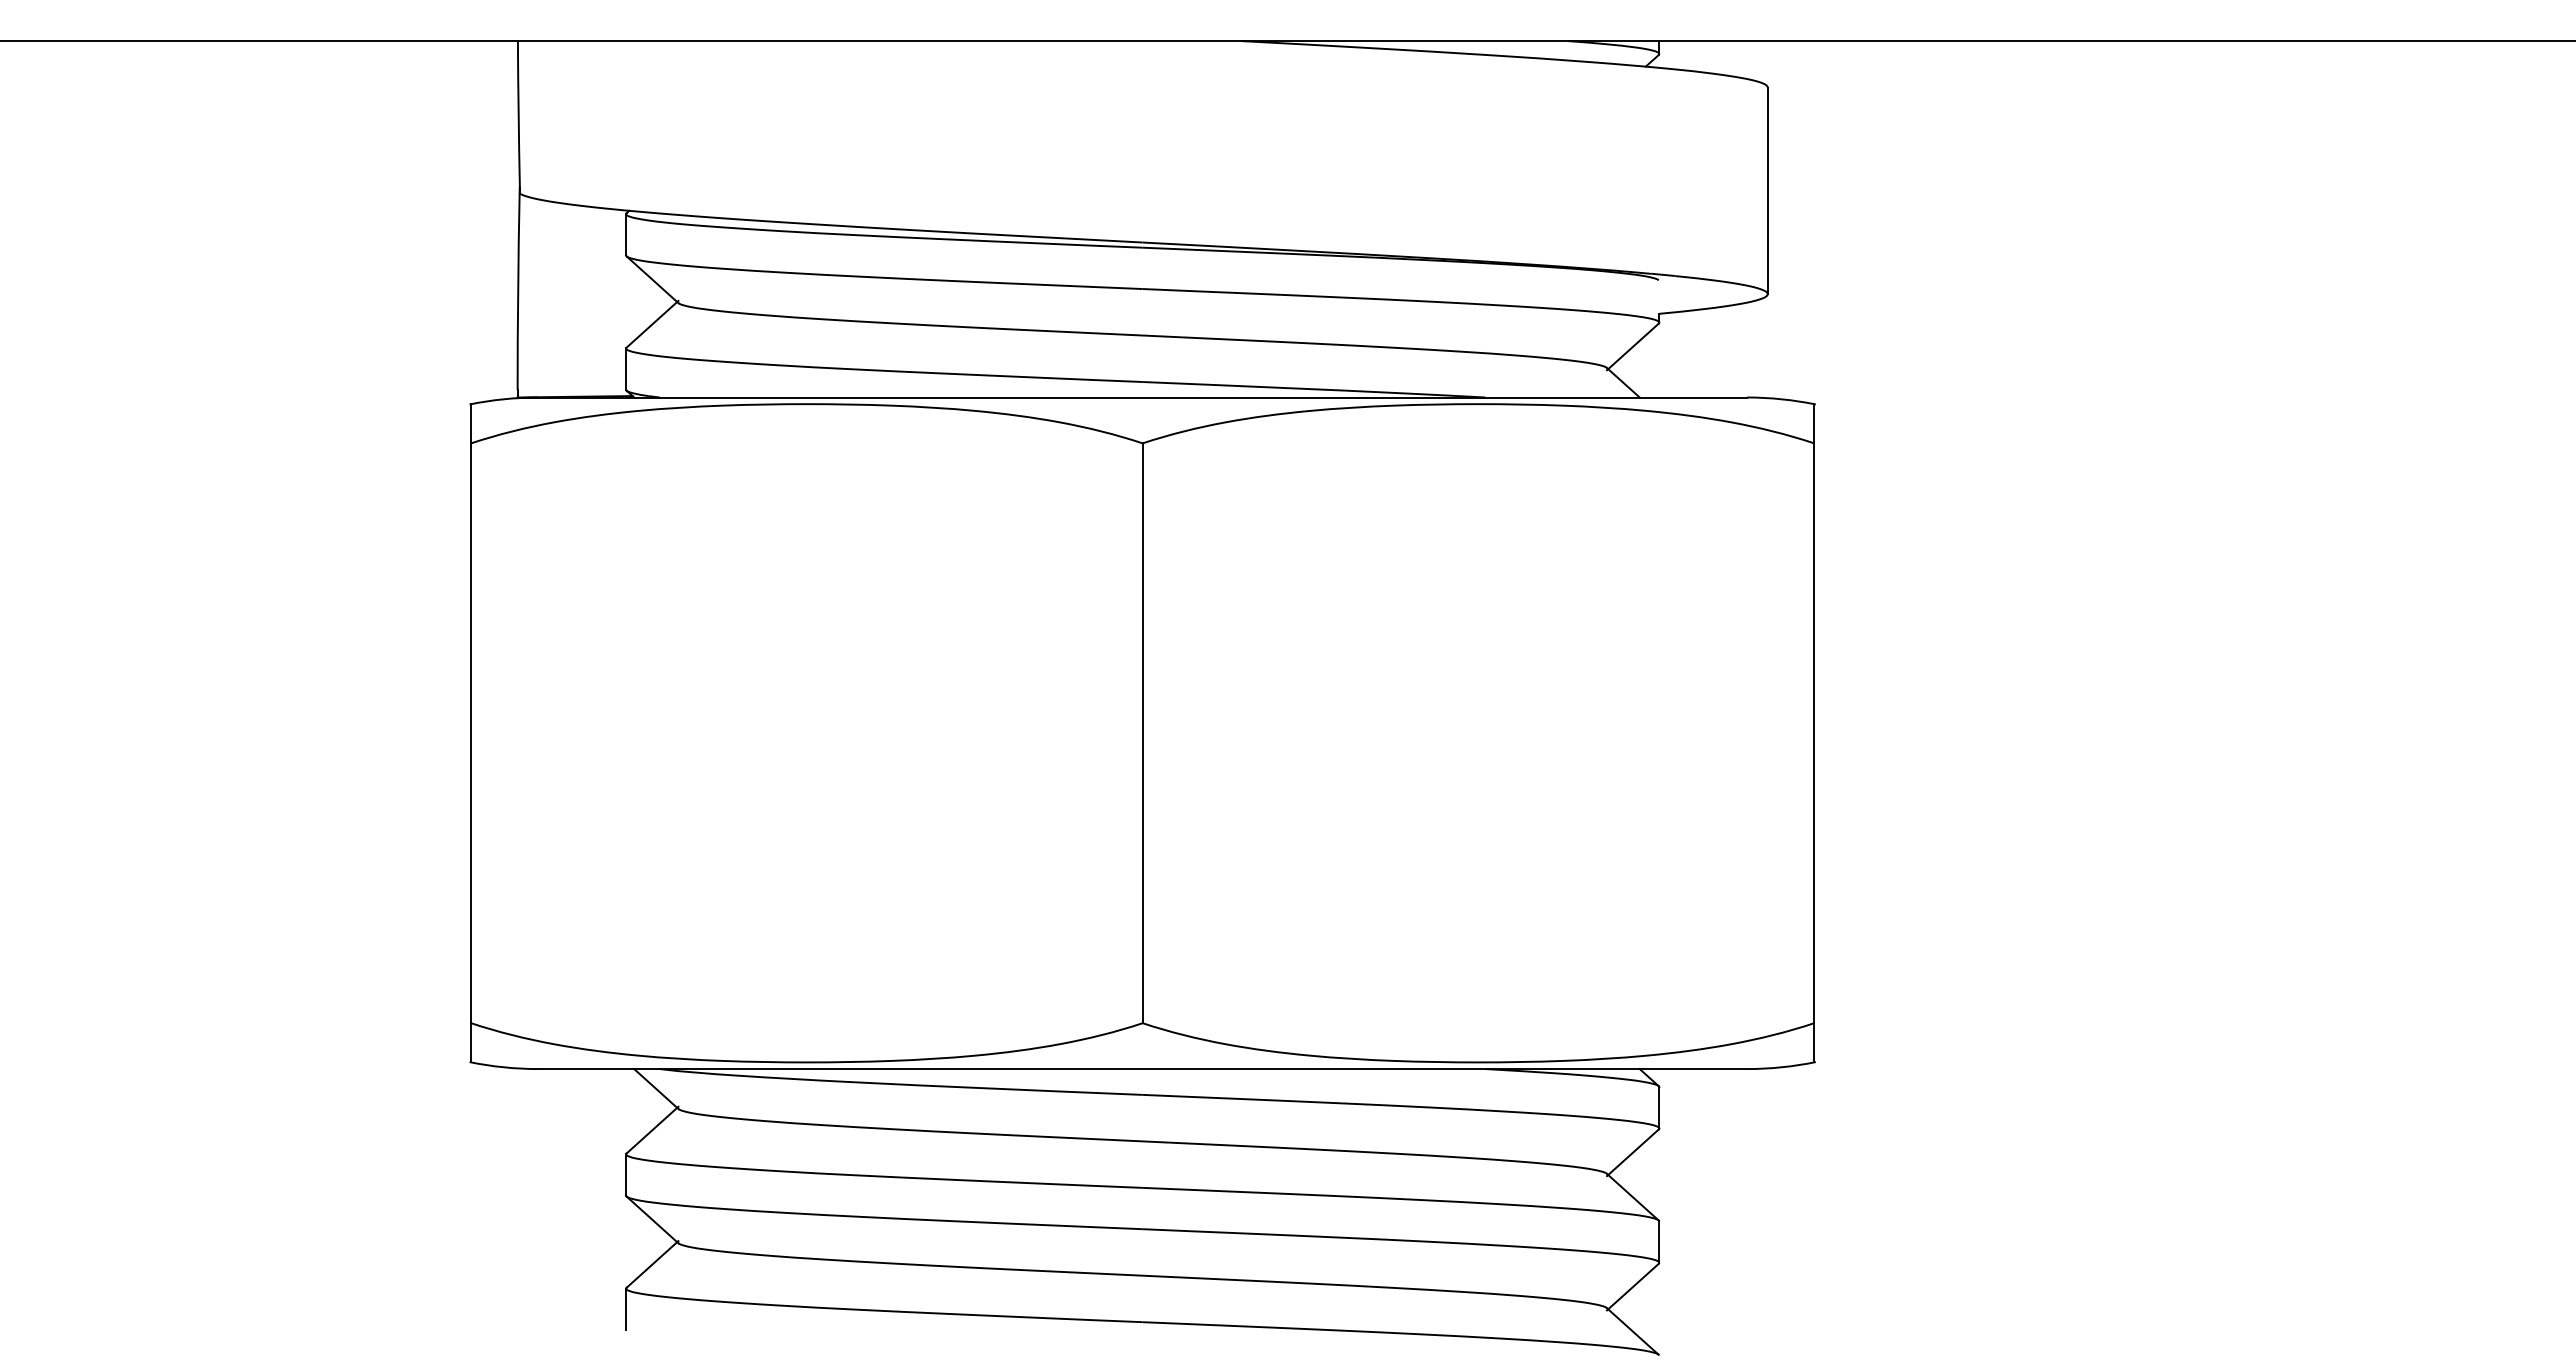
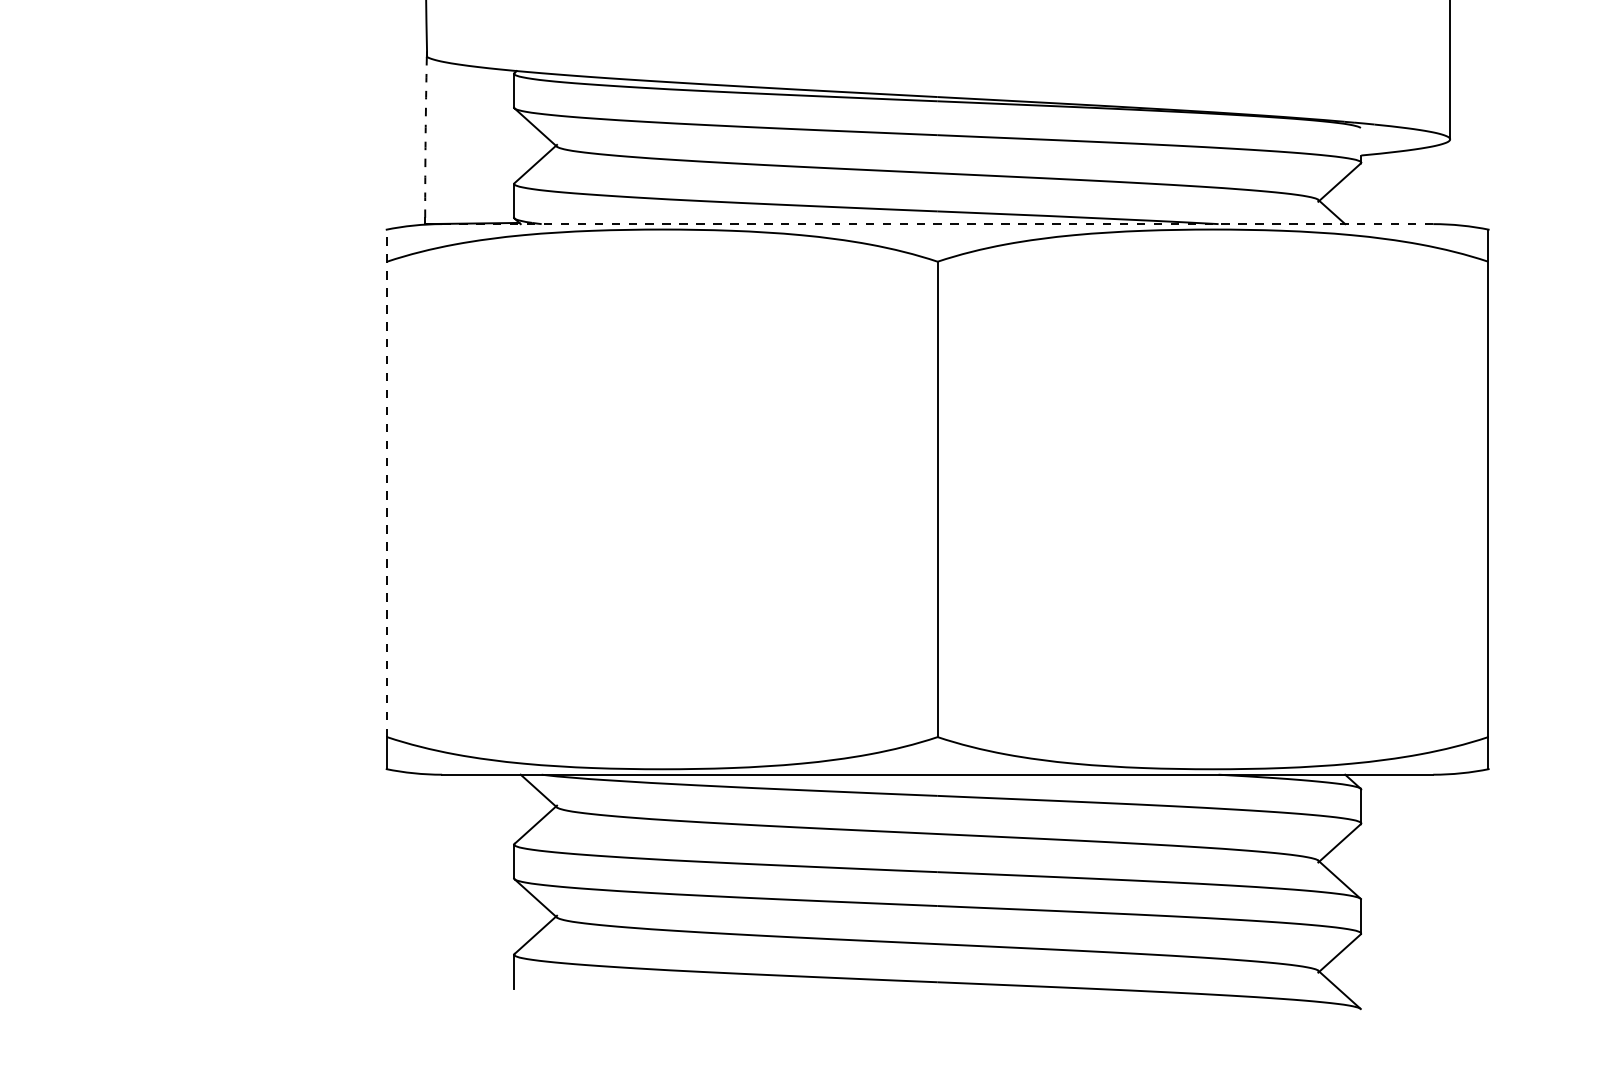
arc: (518, 291) -> (425, 137), solid -> dashed
line: (1132, 397) -> (929, 224), solid -> dashed
line: (471, 713) -> (387, 483), solid -> dashed

